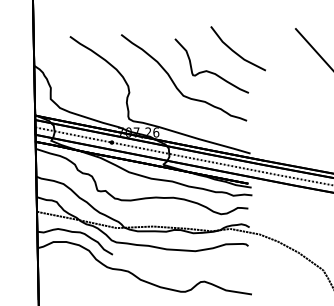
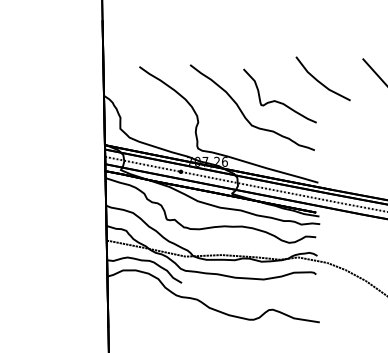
line: (235, 51) -> (320, 81), moved

